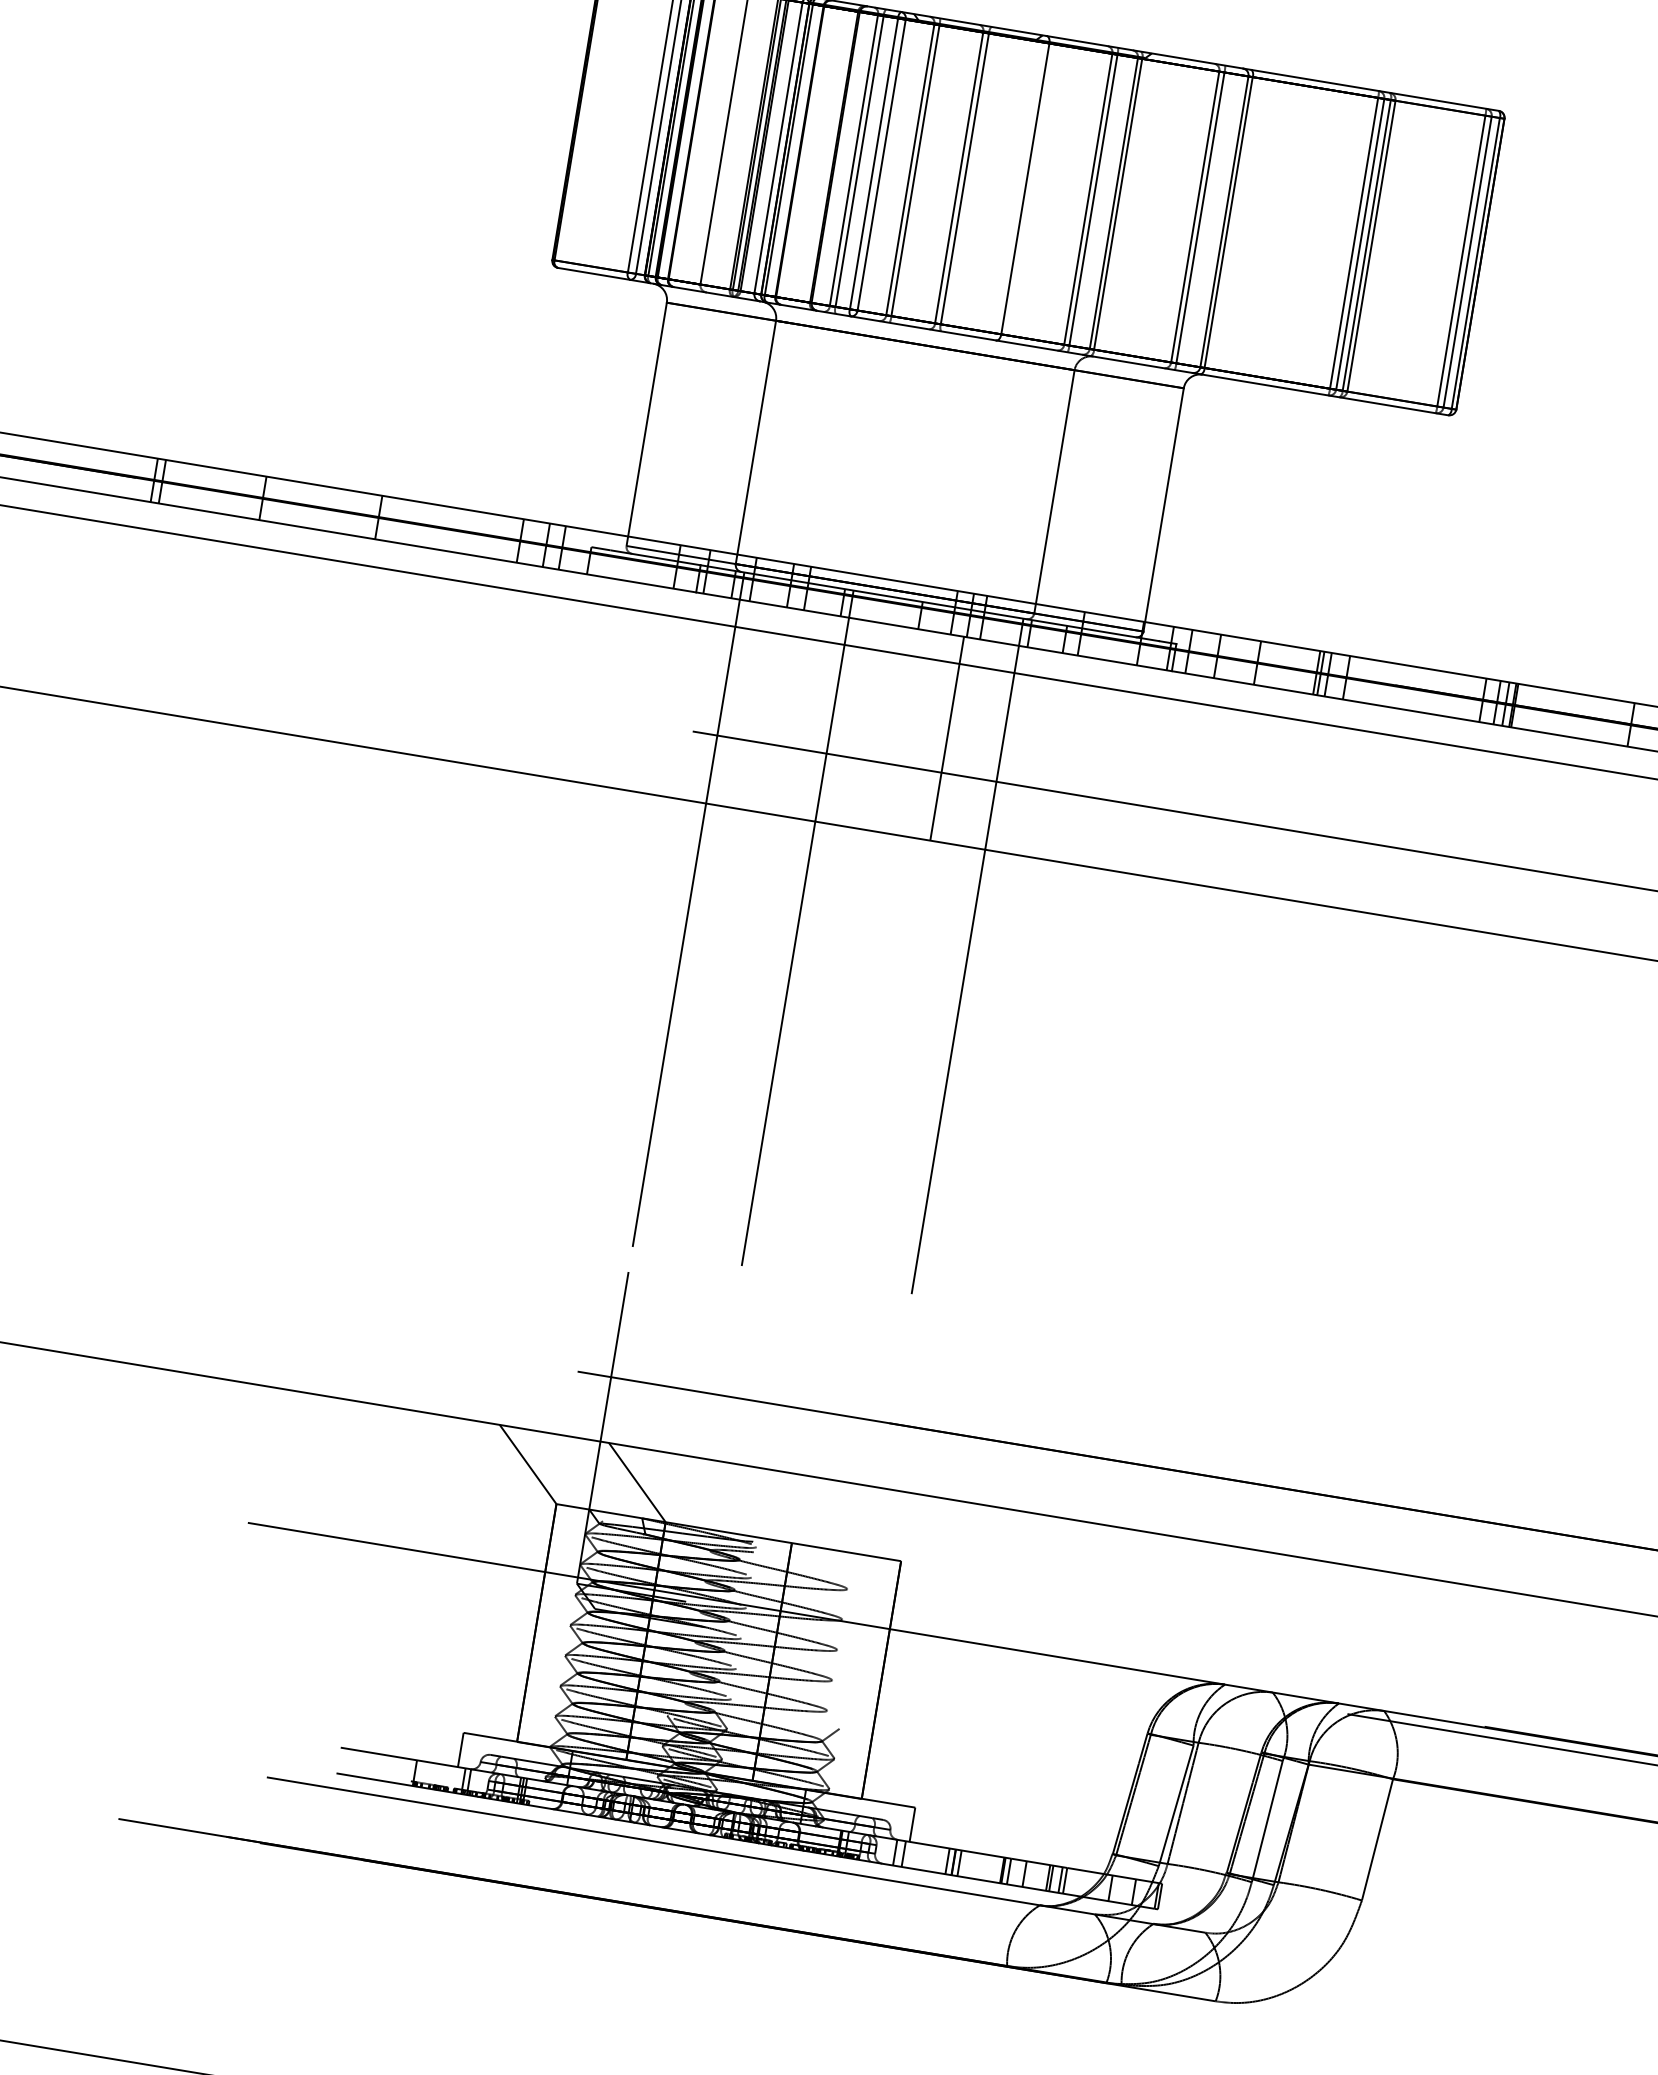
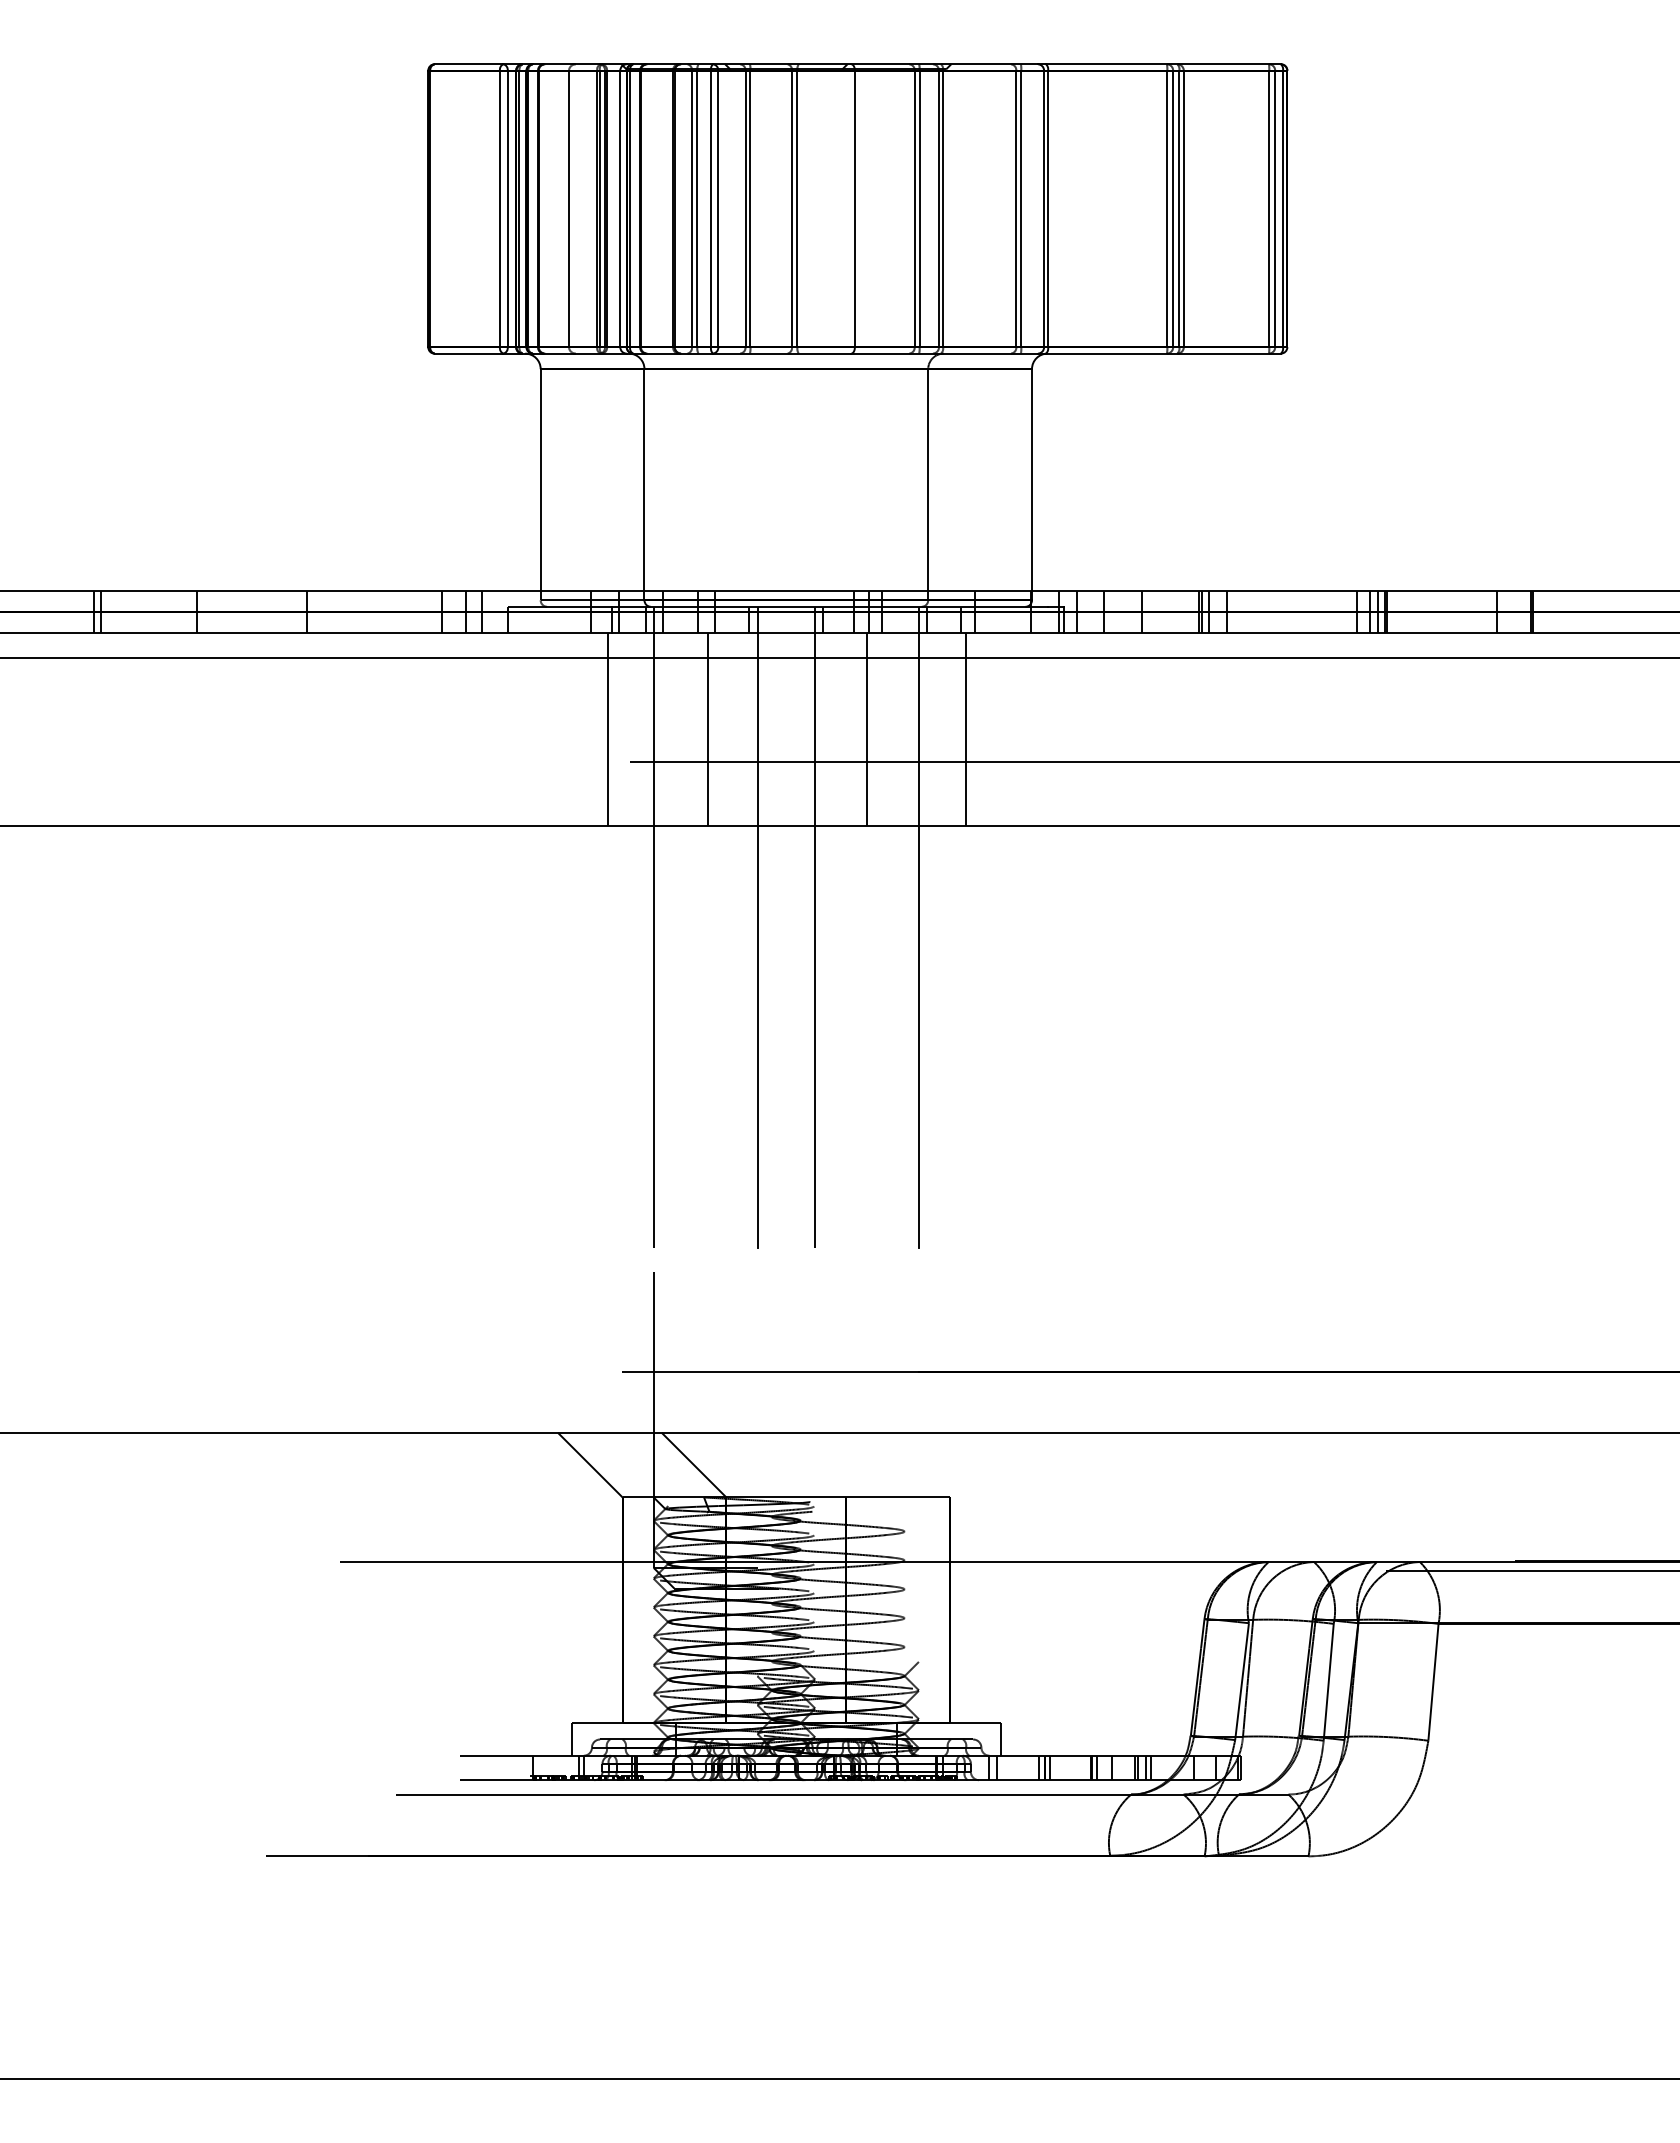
line: (675, 693) -> (608, 729), added
line: (780, 711) -> (708, 729), added
line: (1052, 756) -> (966, 729), added
line: (858, 937) -> (815, 926), added

